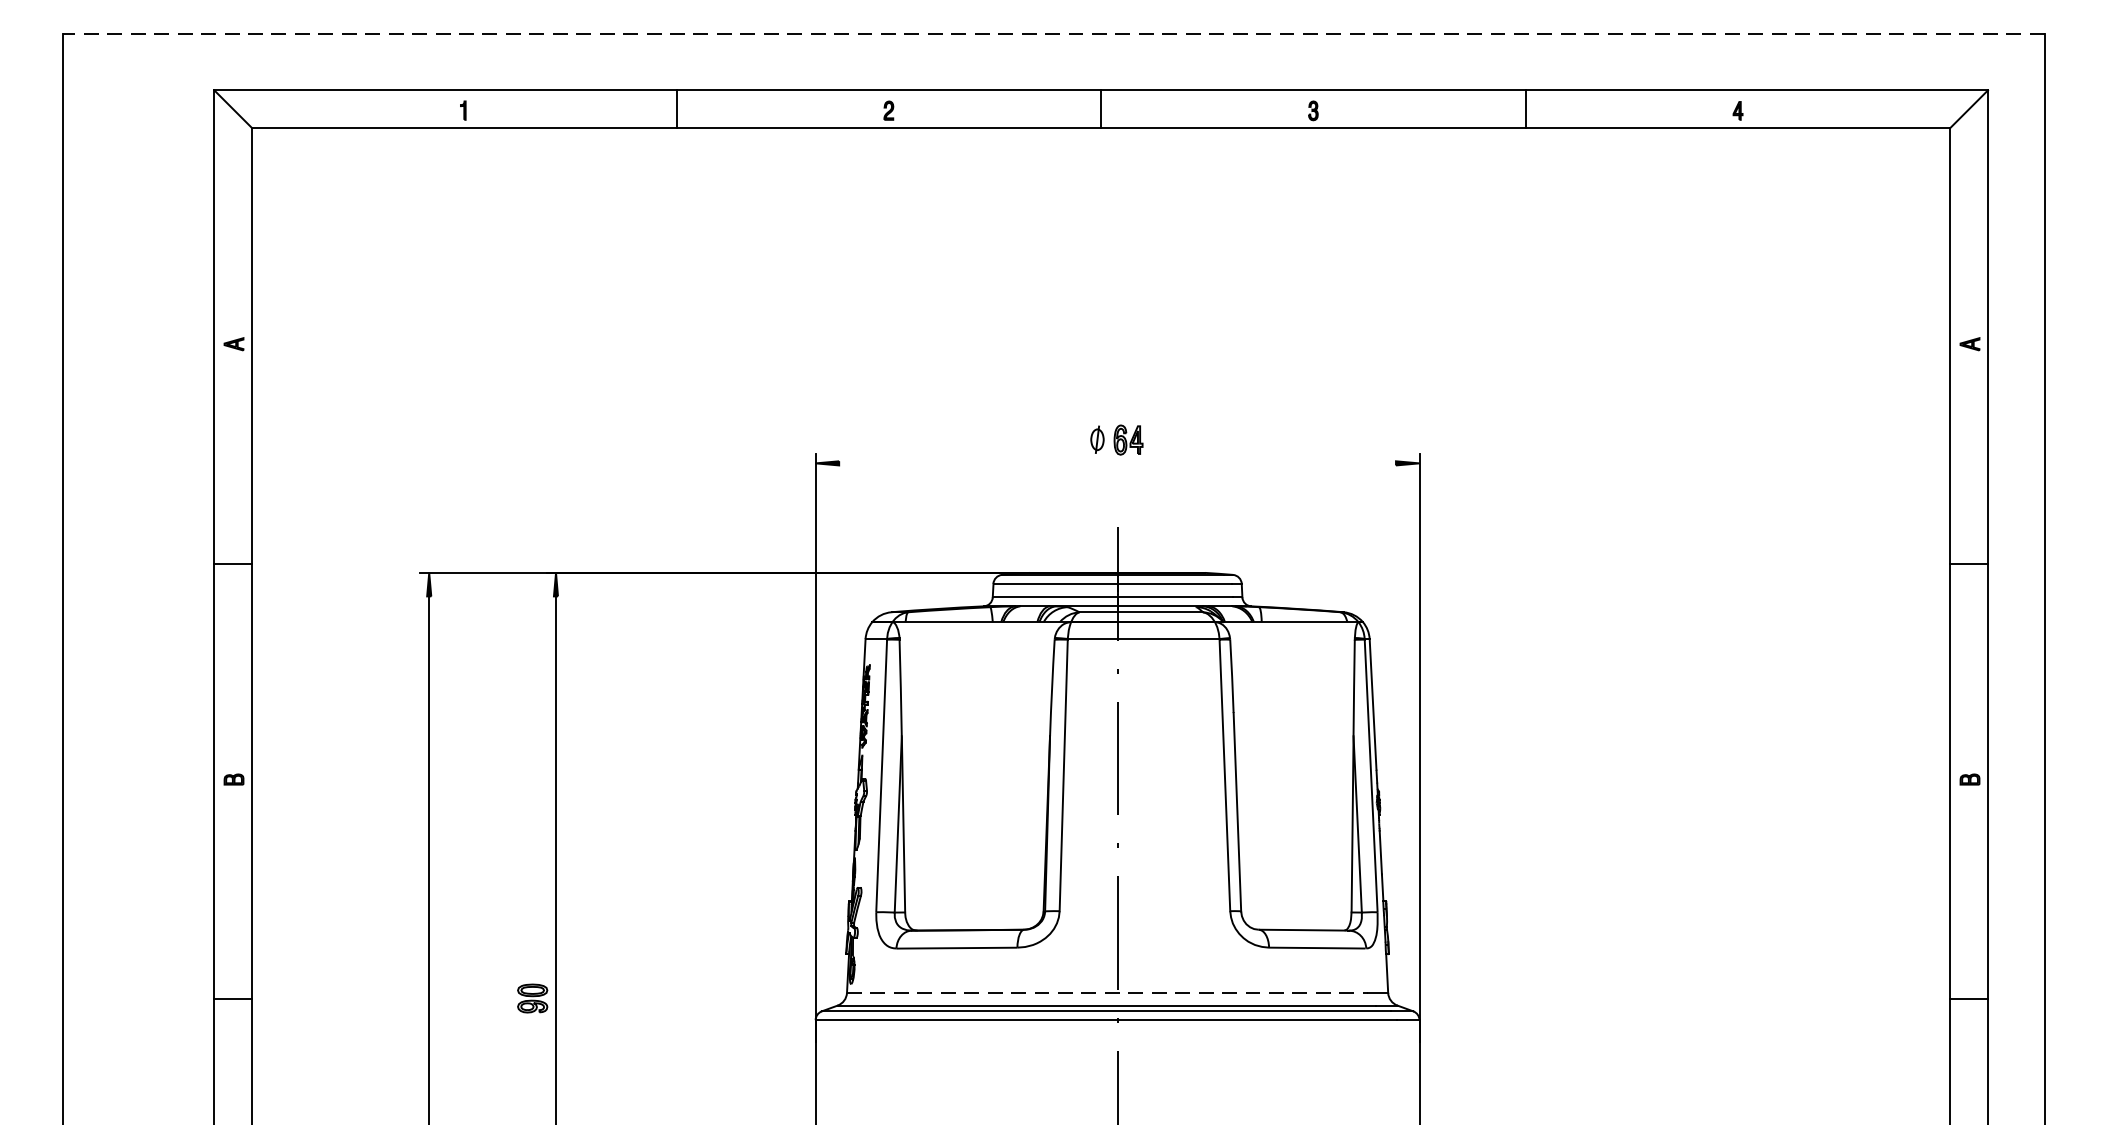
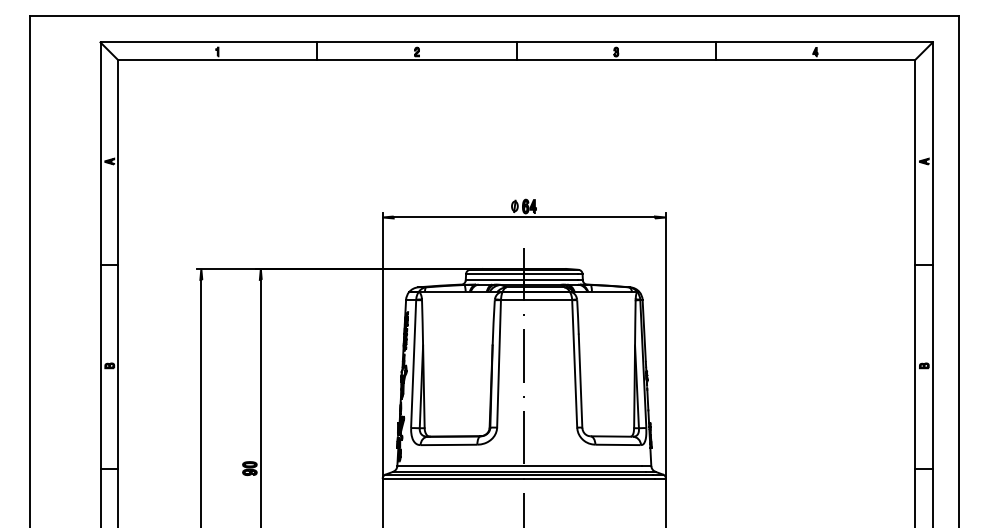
line: (1054, 32) -> (494, 15), dashed -> solid
line: (1115, 463) -> (523, 217), added
line: (1109, 994) -> (520, 466), dashed -> solid

